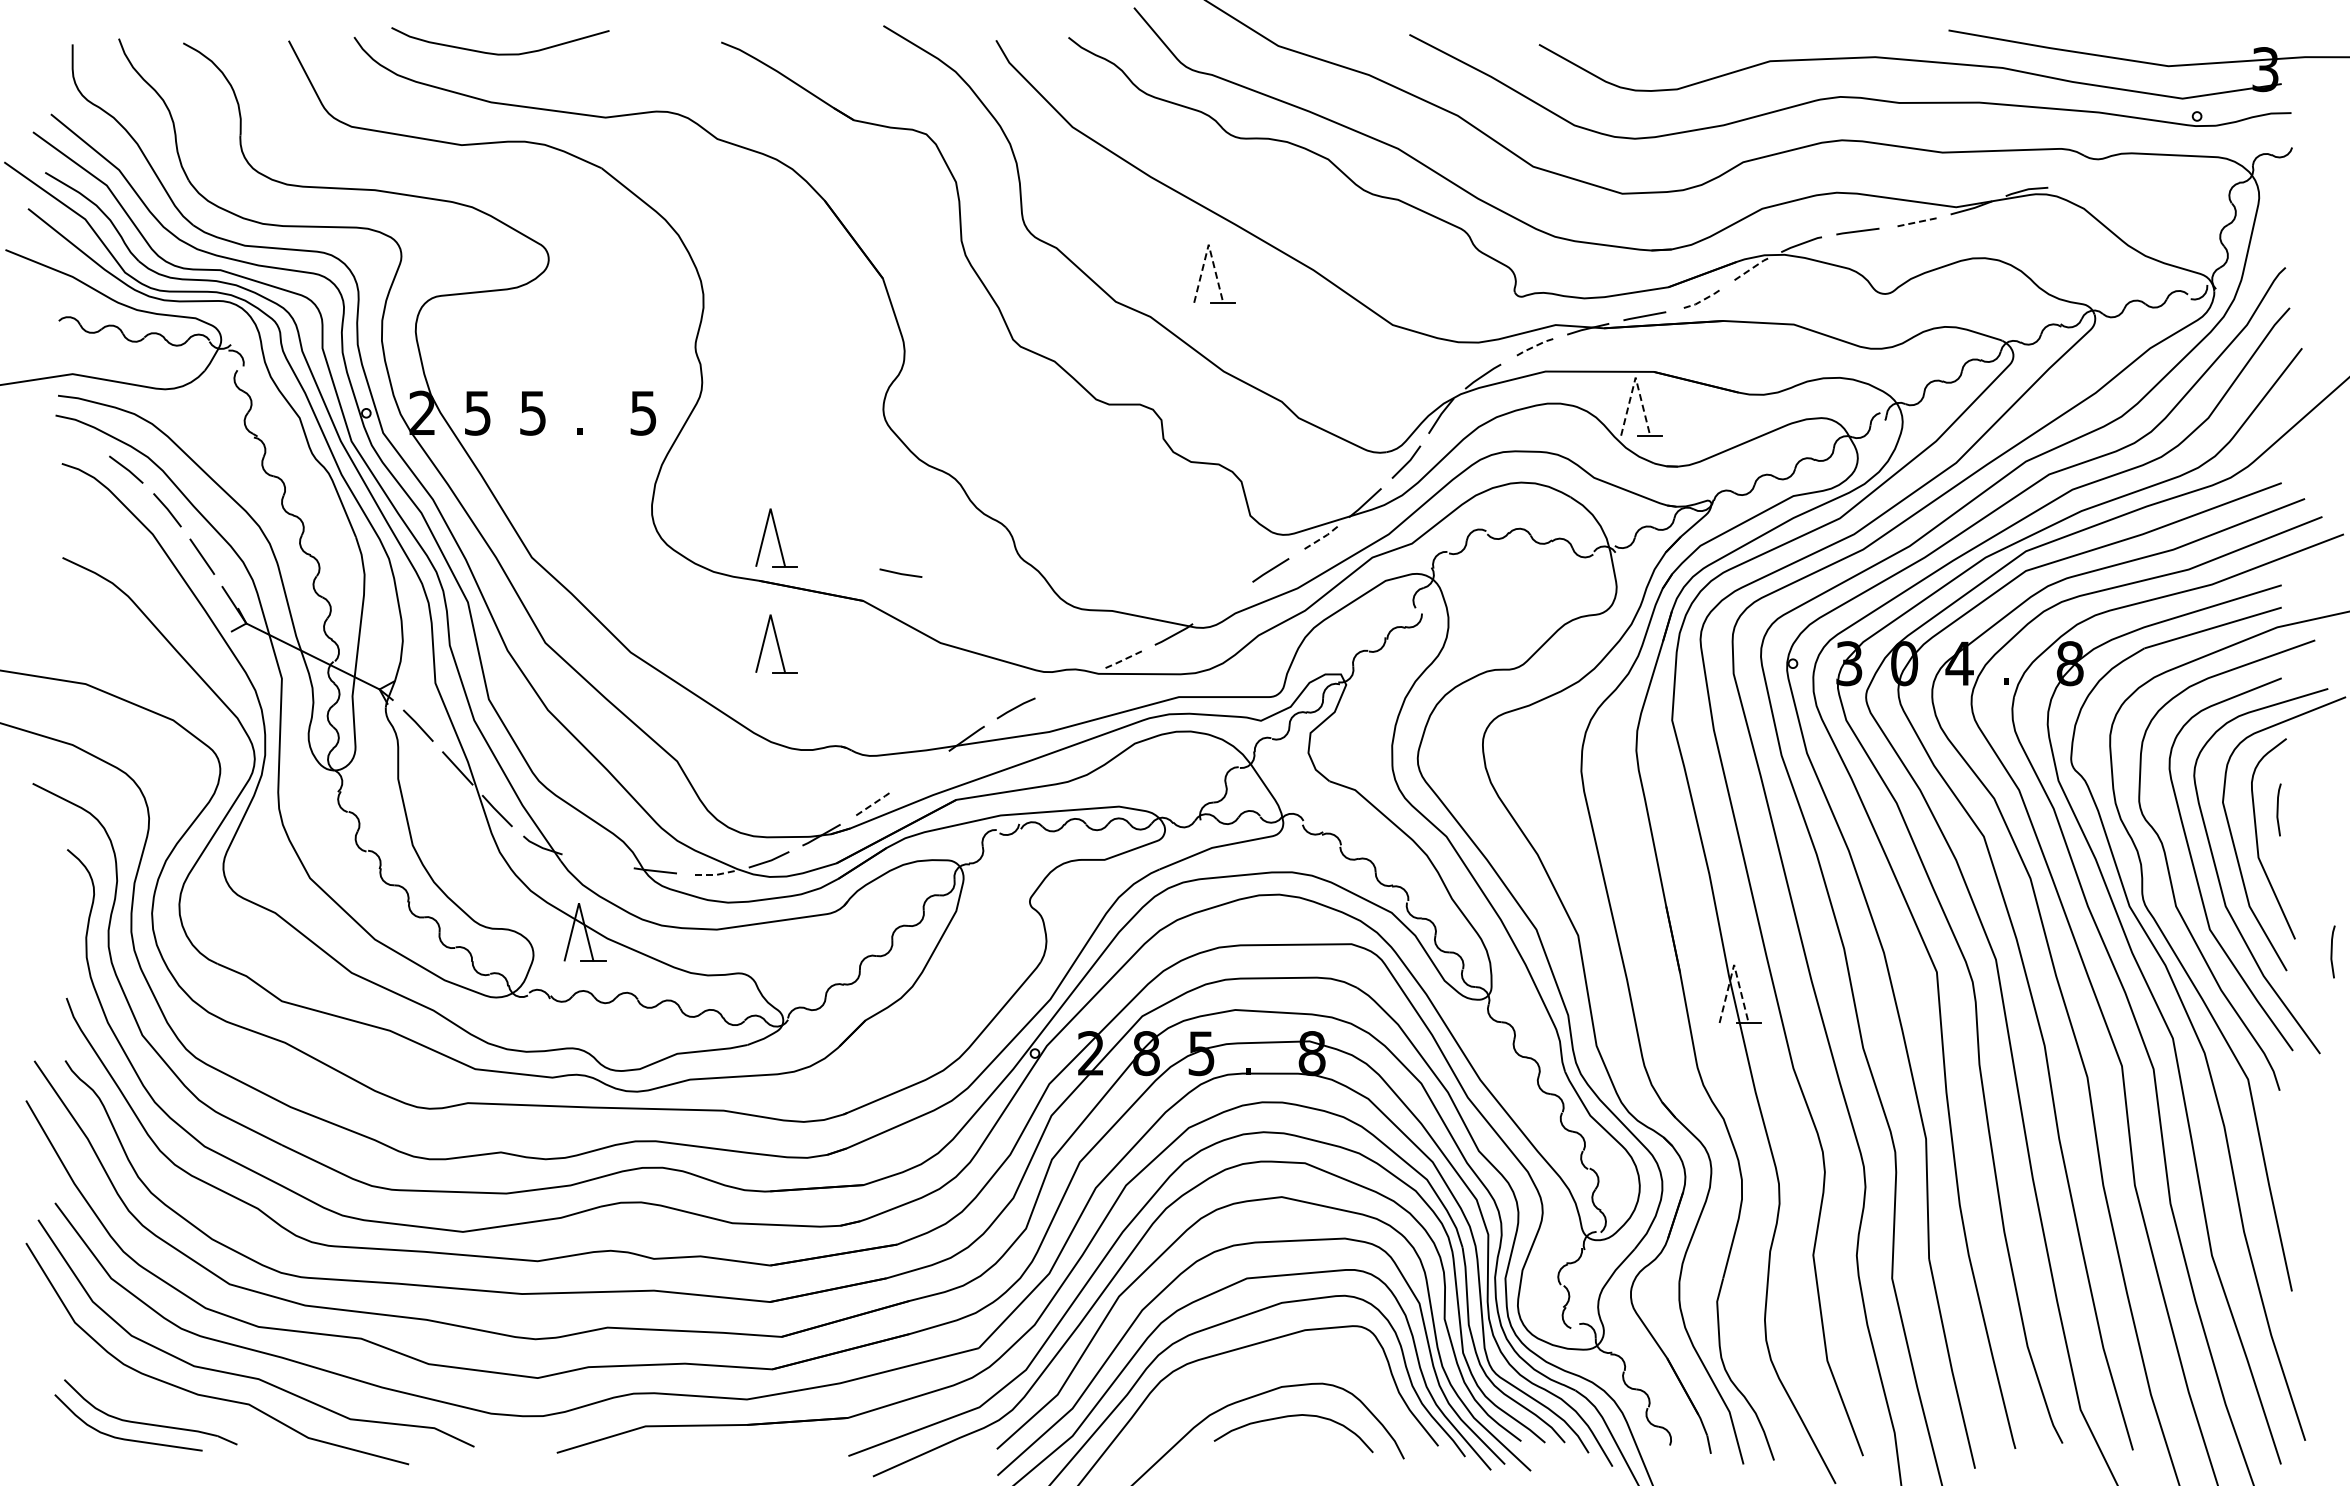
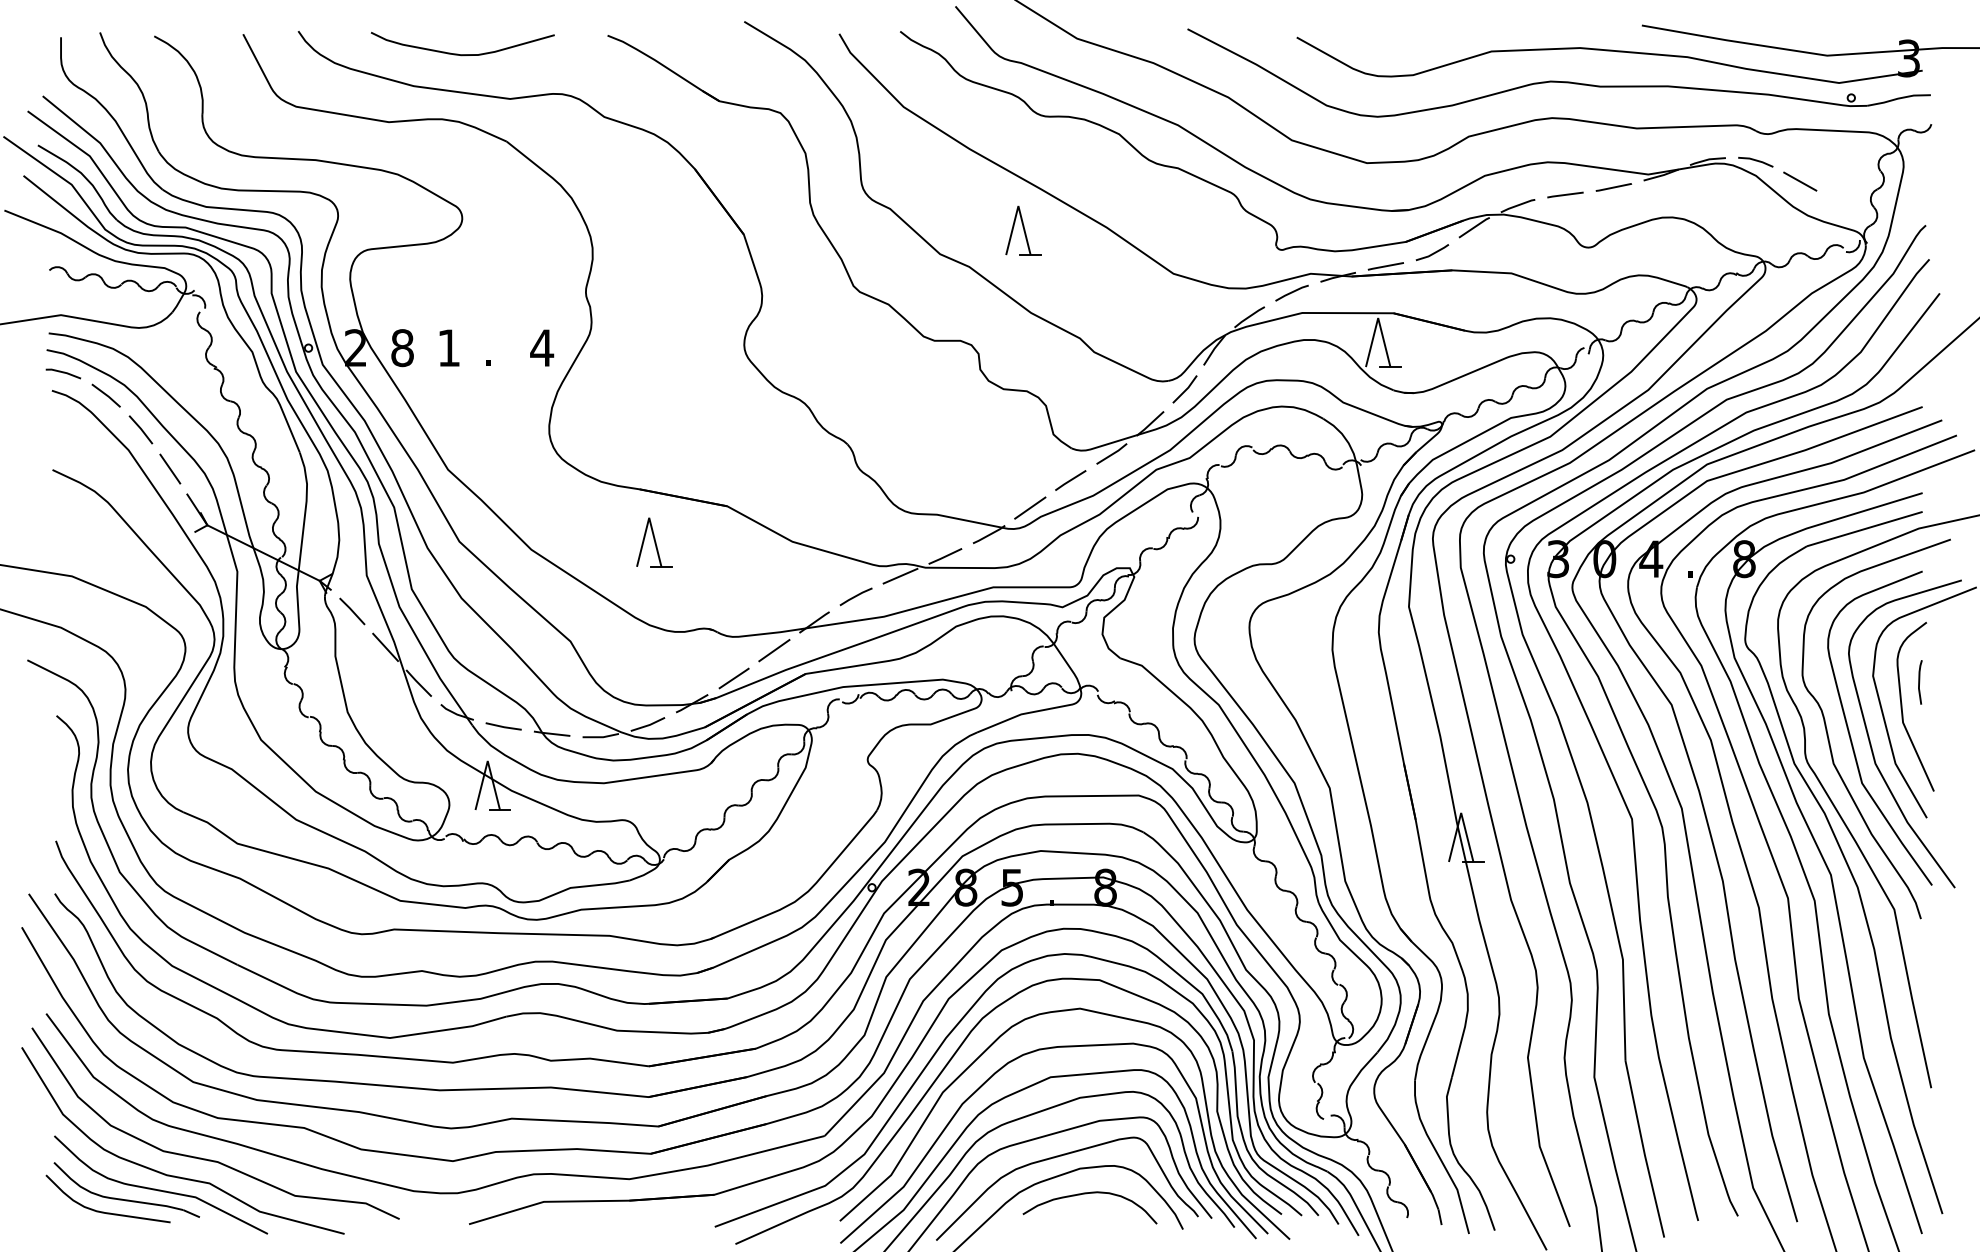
curve: (500, 53) -> (462, 54), moved
line: (2083, 191) -> (1755, 161), added
line: (2136, 215) -> (1800, 181), added
line: (1915, 222) -> (1614, 187), dashed -> solid
line: (1208, 244) -> (1018, 205), dashed -> solid
line: (1749, 270) -> (1474, 227), dashed -> solid
line: (1700, 301) -> (1432, 253), dashed -> solid
line: (1532, 347) -> (1291, 292), dashed -> solid
line: (1635, 377) -> (1378, 317), dashed -> solid
text: (477, 412) -> (402, 347), 5 -> 8
text: (532, 413) -> (448, 348), 5 -> 1
text: (643, 413) -> (542, 348), 5 -> 4
line: (75, 442) -> (63, 372), added
part: (776, 537) -> (654, 452), removed
line: (1319, 539) -> (1111, 454), dashed -> solid
line: (899, 572) -> (502, 725), moved
line: (1222, 602) -> (1030, 507), added
line: (1121, 661) -> (944, 557), dashed -> solid
line: (1068, 683) -> (900, 575), added
line: (919, 771) -> (774, 650), added
line: (872, 804) -> (735, 677), dashed -> solid
line: (714, 875) -> (601, 737), dashed -> solid
line: (2332, 951) -> (1965, 801), removed
line: (1734, 964) -> (1461, 812), dashed -> solid
curve: (1255, 1373) -> (1057, 1157), added
curve: (188, 1411) -> (158, 1189), added

